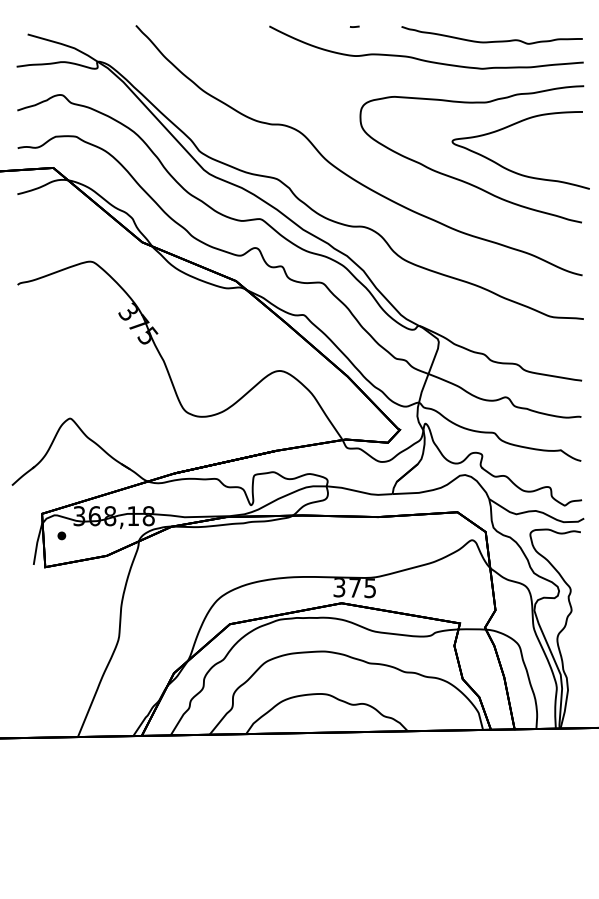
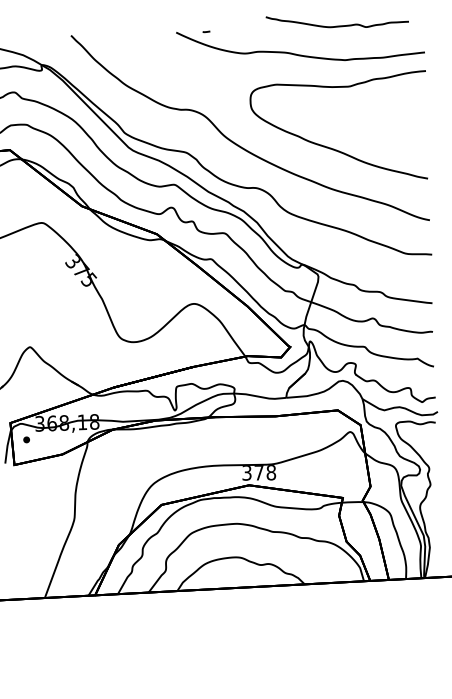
curve: (354, 26) -> (206, 31), moved
curve: (494, 40) -> (339, 25), moved
curve: (510, 169) -> (370, 138), removed
text: (370, 588) -> (271, 472), 375 -> 378

